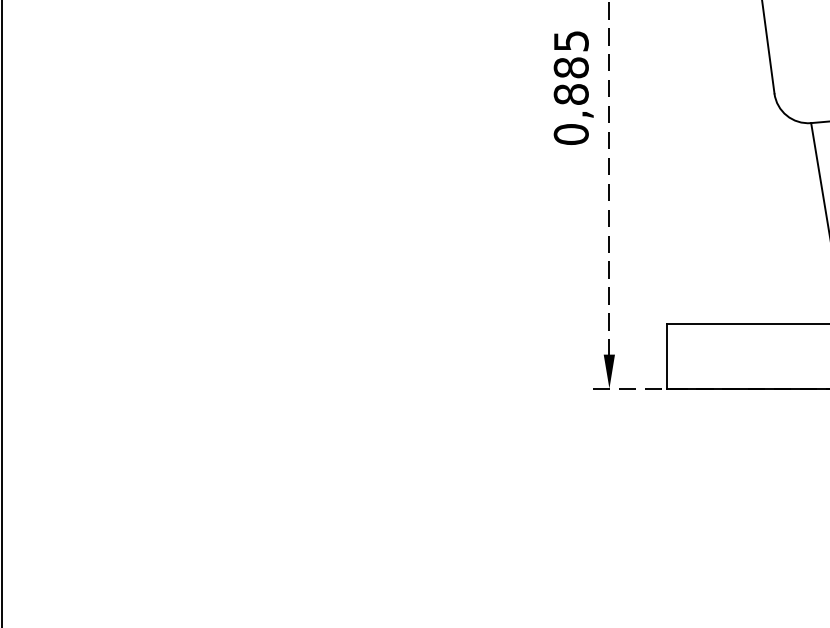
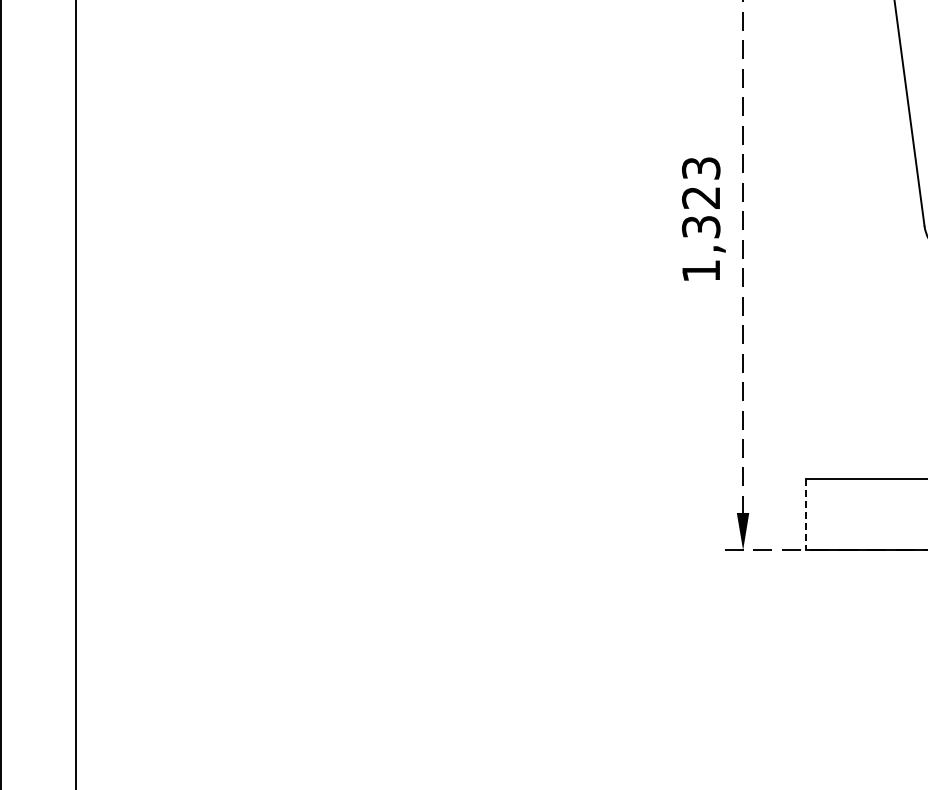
text: (570, 87) -> (700, 219), 0,885 -> 1,323
line: (667, 356) -> (806, 515), solid -> dashed

